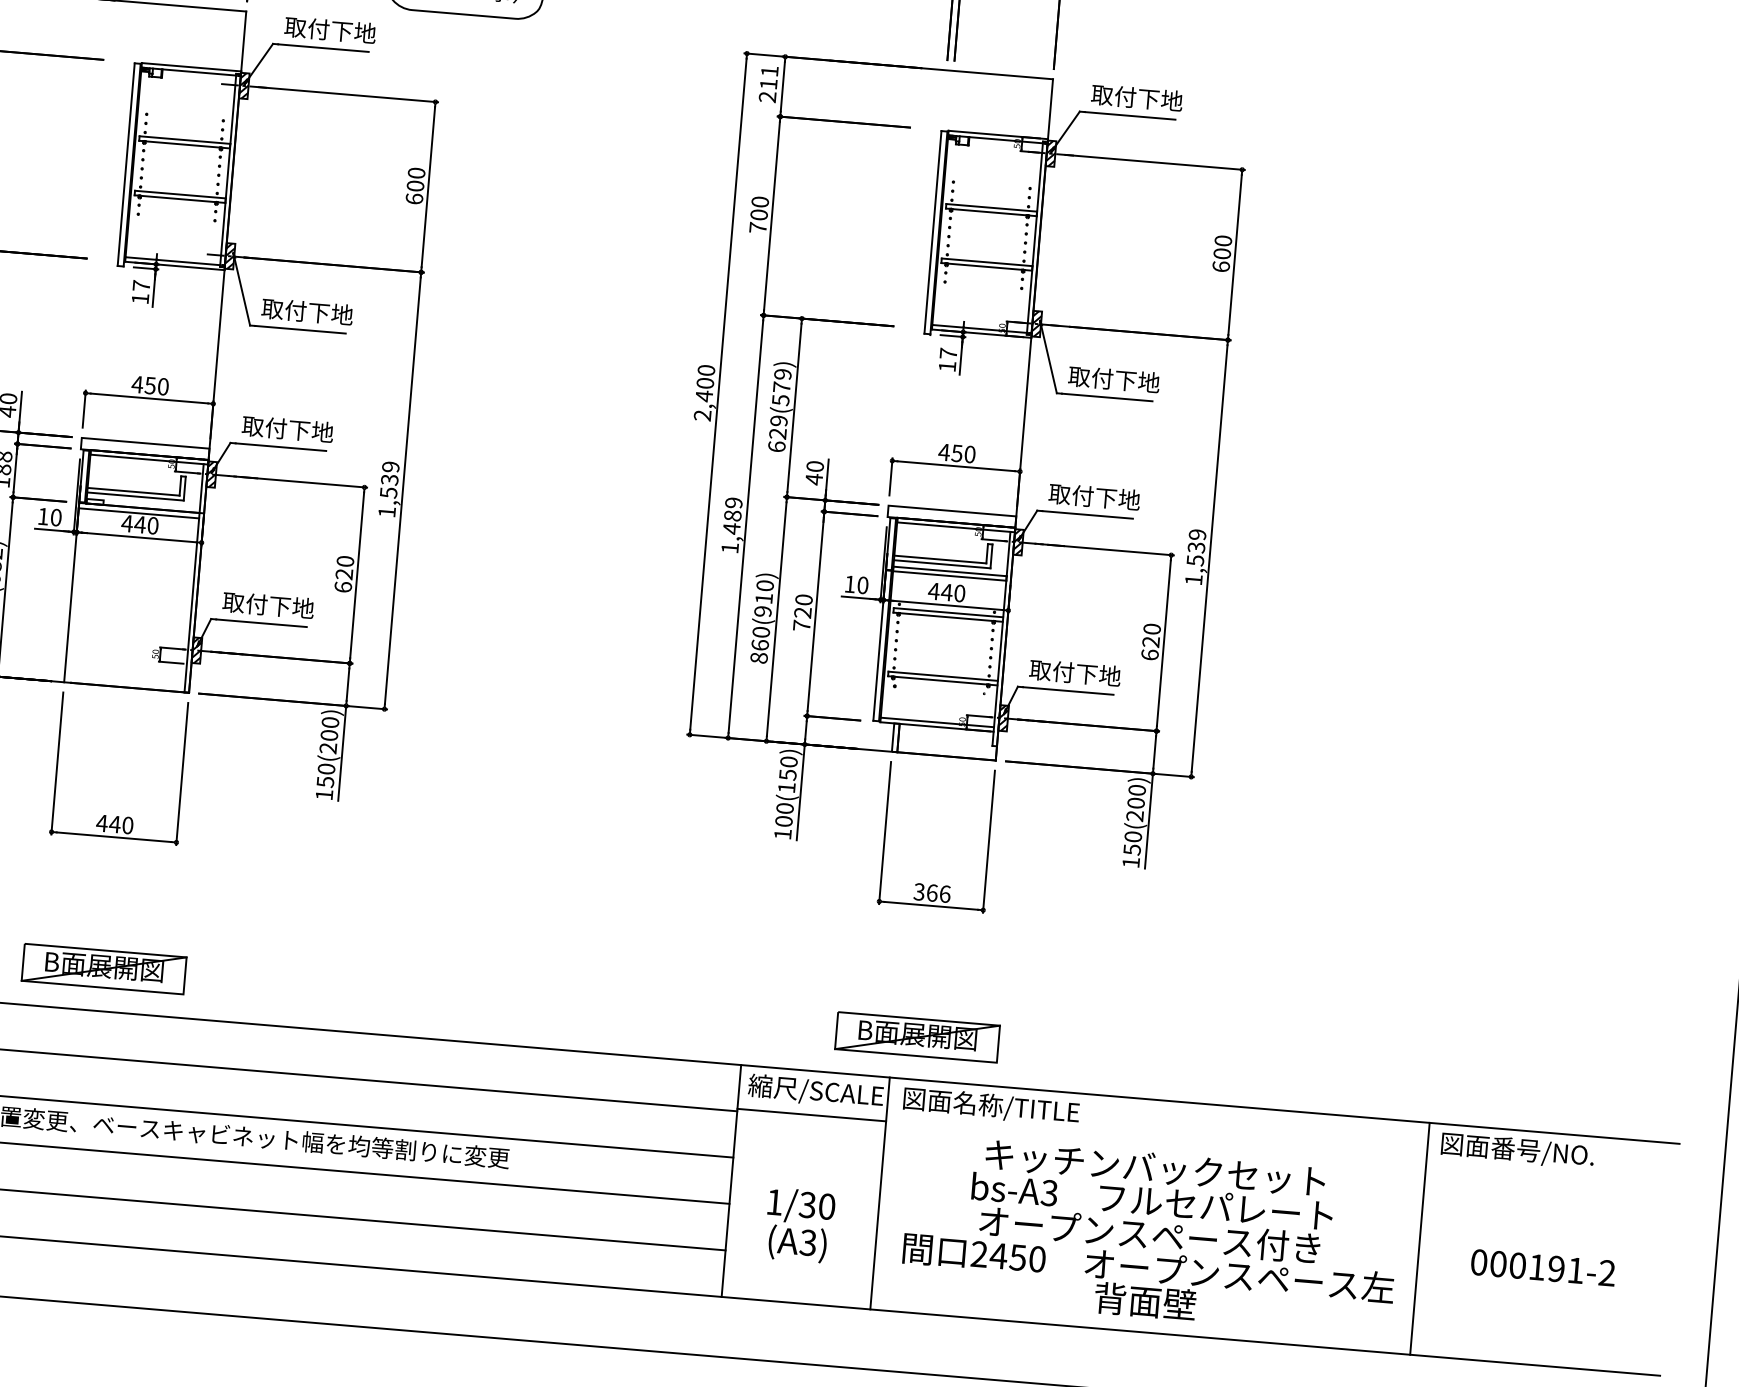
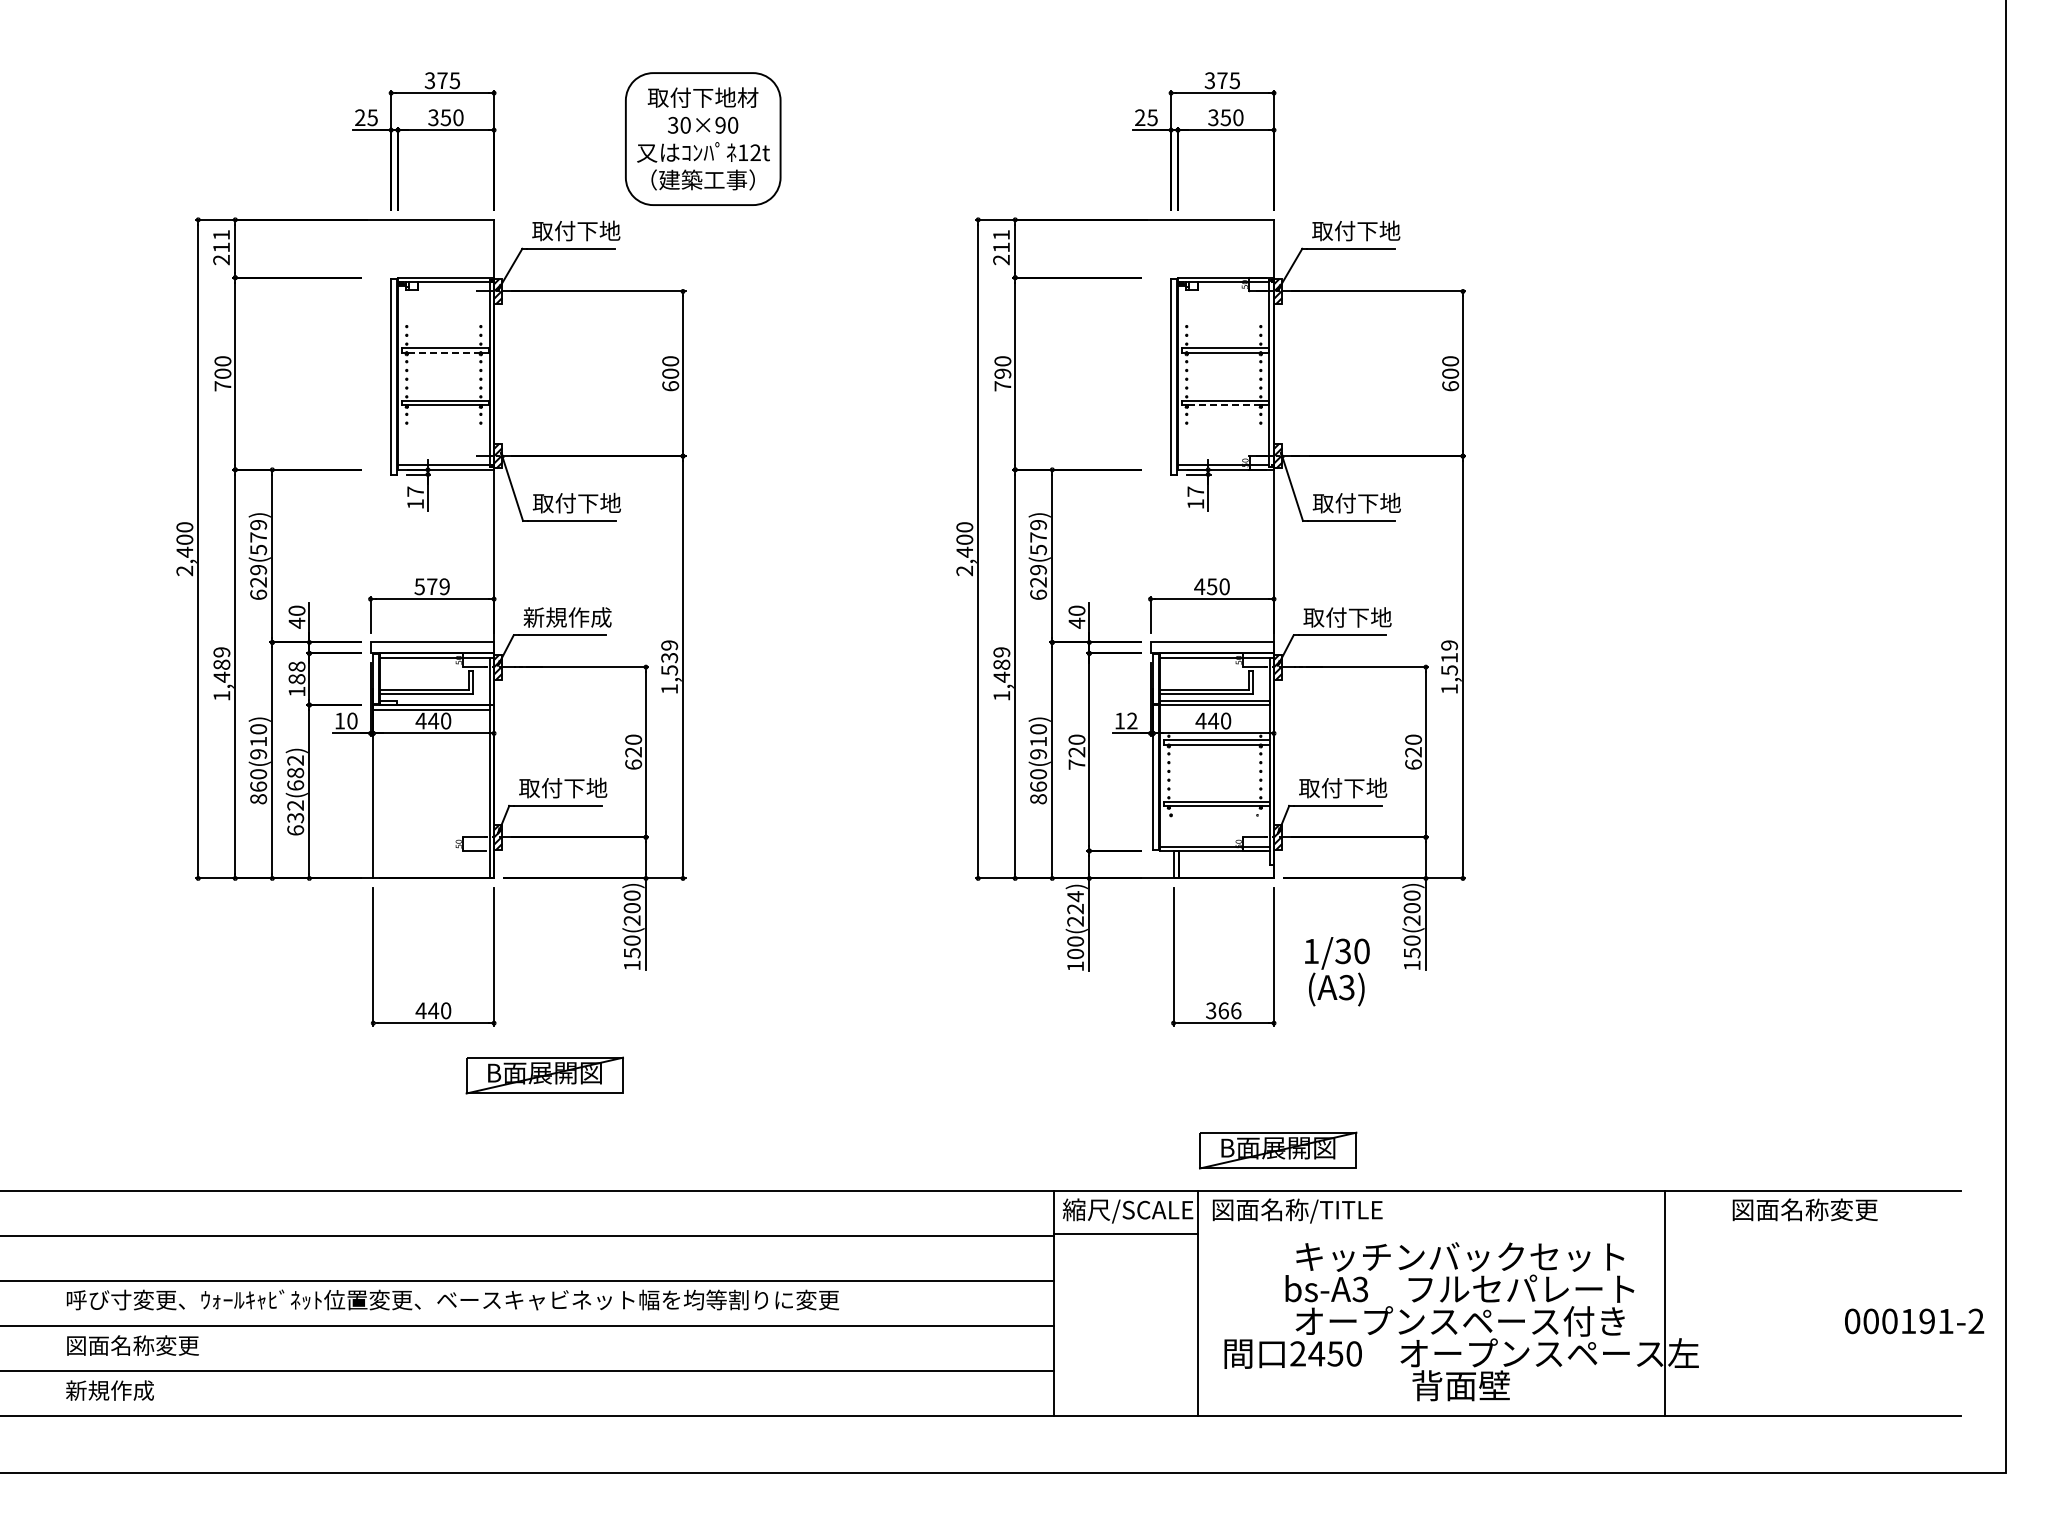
line: (182, 144) -> (443, 352), solid -> dashed
text: (758, 214) -> (1002, 373), 700 -> 790
line: (984, 266) -> (1223, 405), solid -> dashed
text: (149, 385) -> (431, 586), 450 -> 579
text: (287, 429) -> (567, 617), 取付下地 -> 新規作成
text: (1196, 548) -> (1449, 658), 1,539 -> 1,519
text: (863, 584) -> (1132, 720), 10 -> 12
text: (787, 774) -> (1075, 908), 100(150) -> 100(224)
part: (103, 968) -> (544, 1075), moved
part: (917, 1037) -> (1278, 1150), moved
text: (1542, 1152) -> (1830, 1210), 図面番号/NO. -> 図面名称変更
text: (799, 1225) -> (1337, 971), moved
line: (1419, 1238) -> (1664, 1303), moved
text: (1543, 1267) -> (1914, 1321), moved

